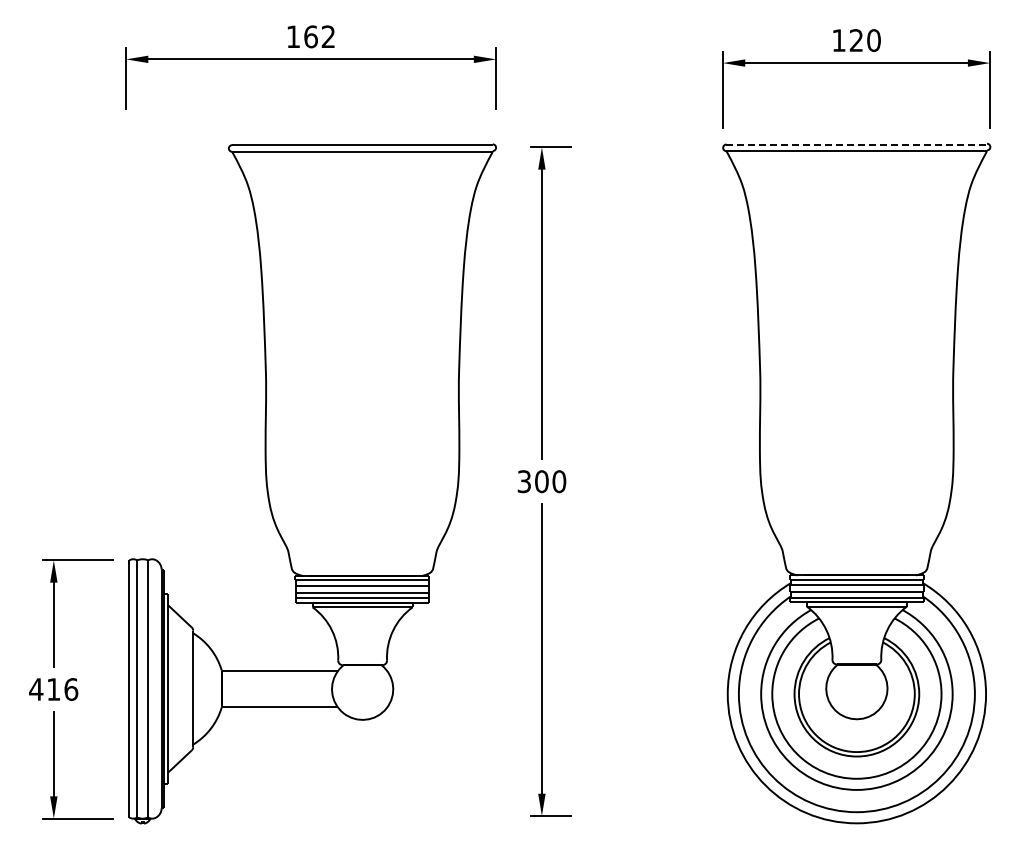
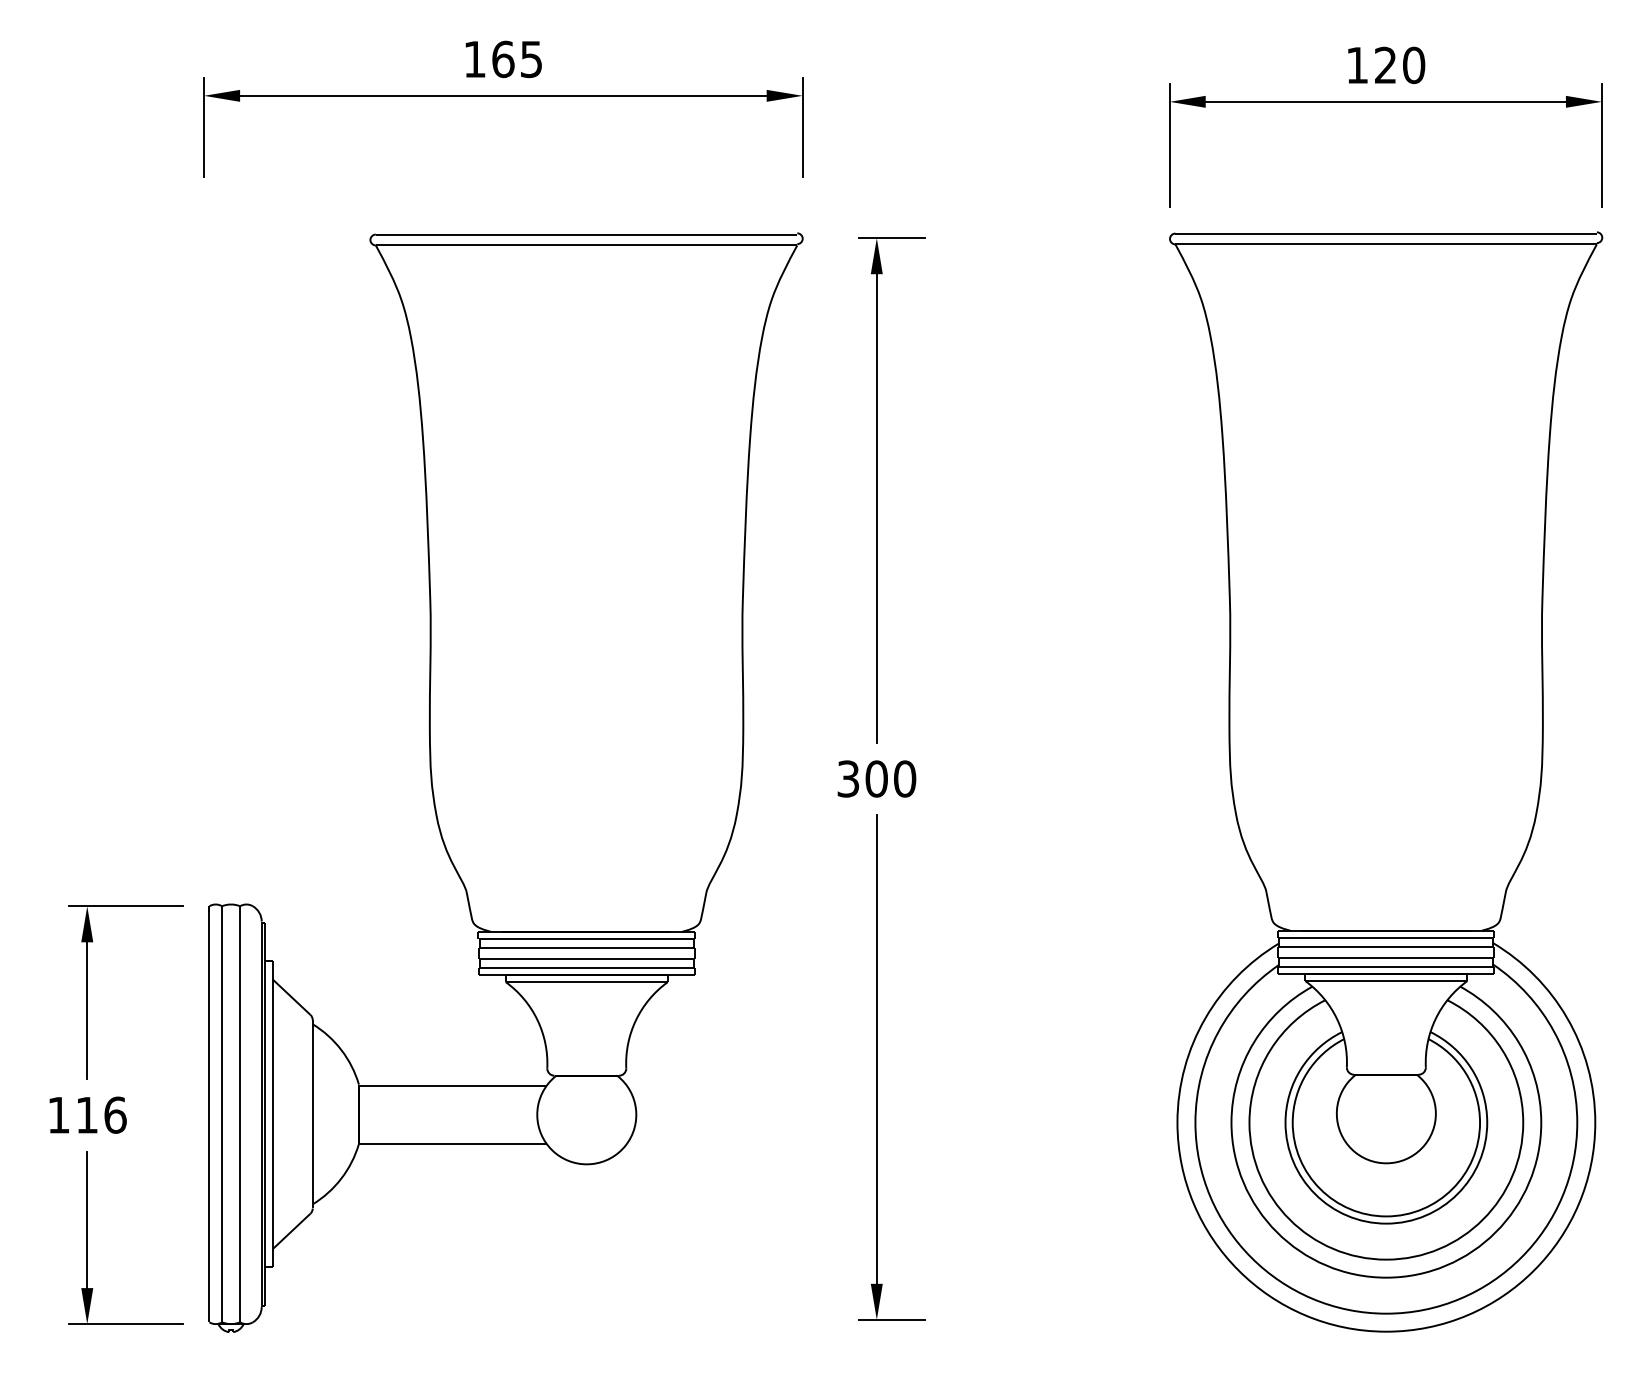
text: (327, 36) -> (529, 58), 162 -> 165
line: (857, 144) -> (1387, 233), dashed -> solid
text: (36, 689) -> (59, 1115), 416 -> 116

